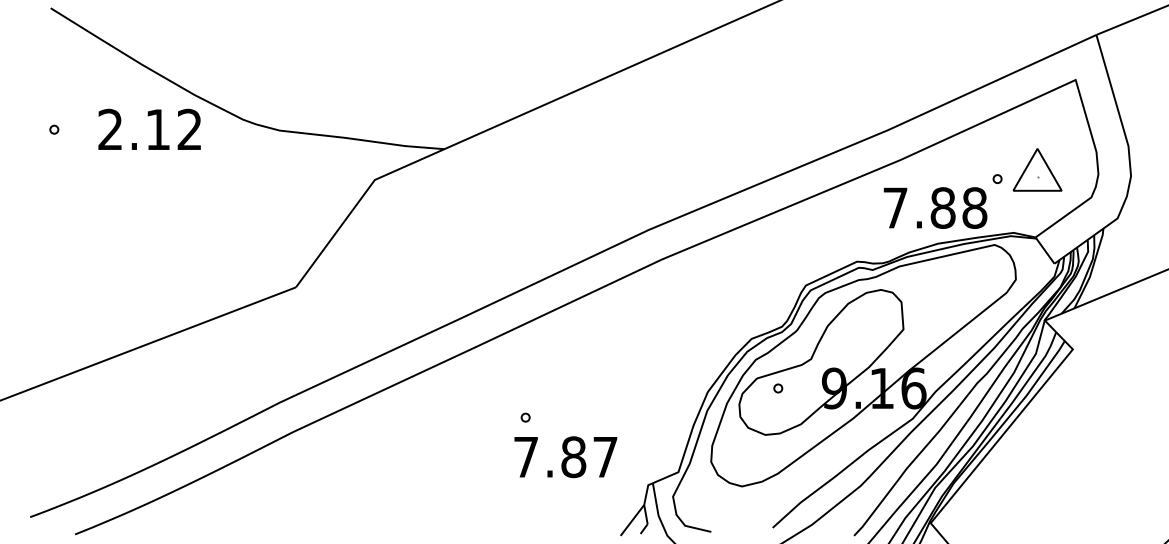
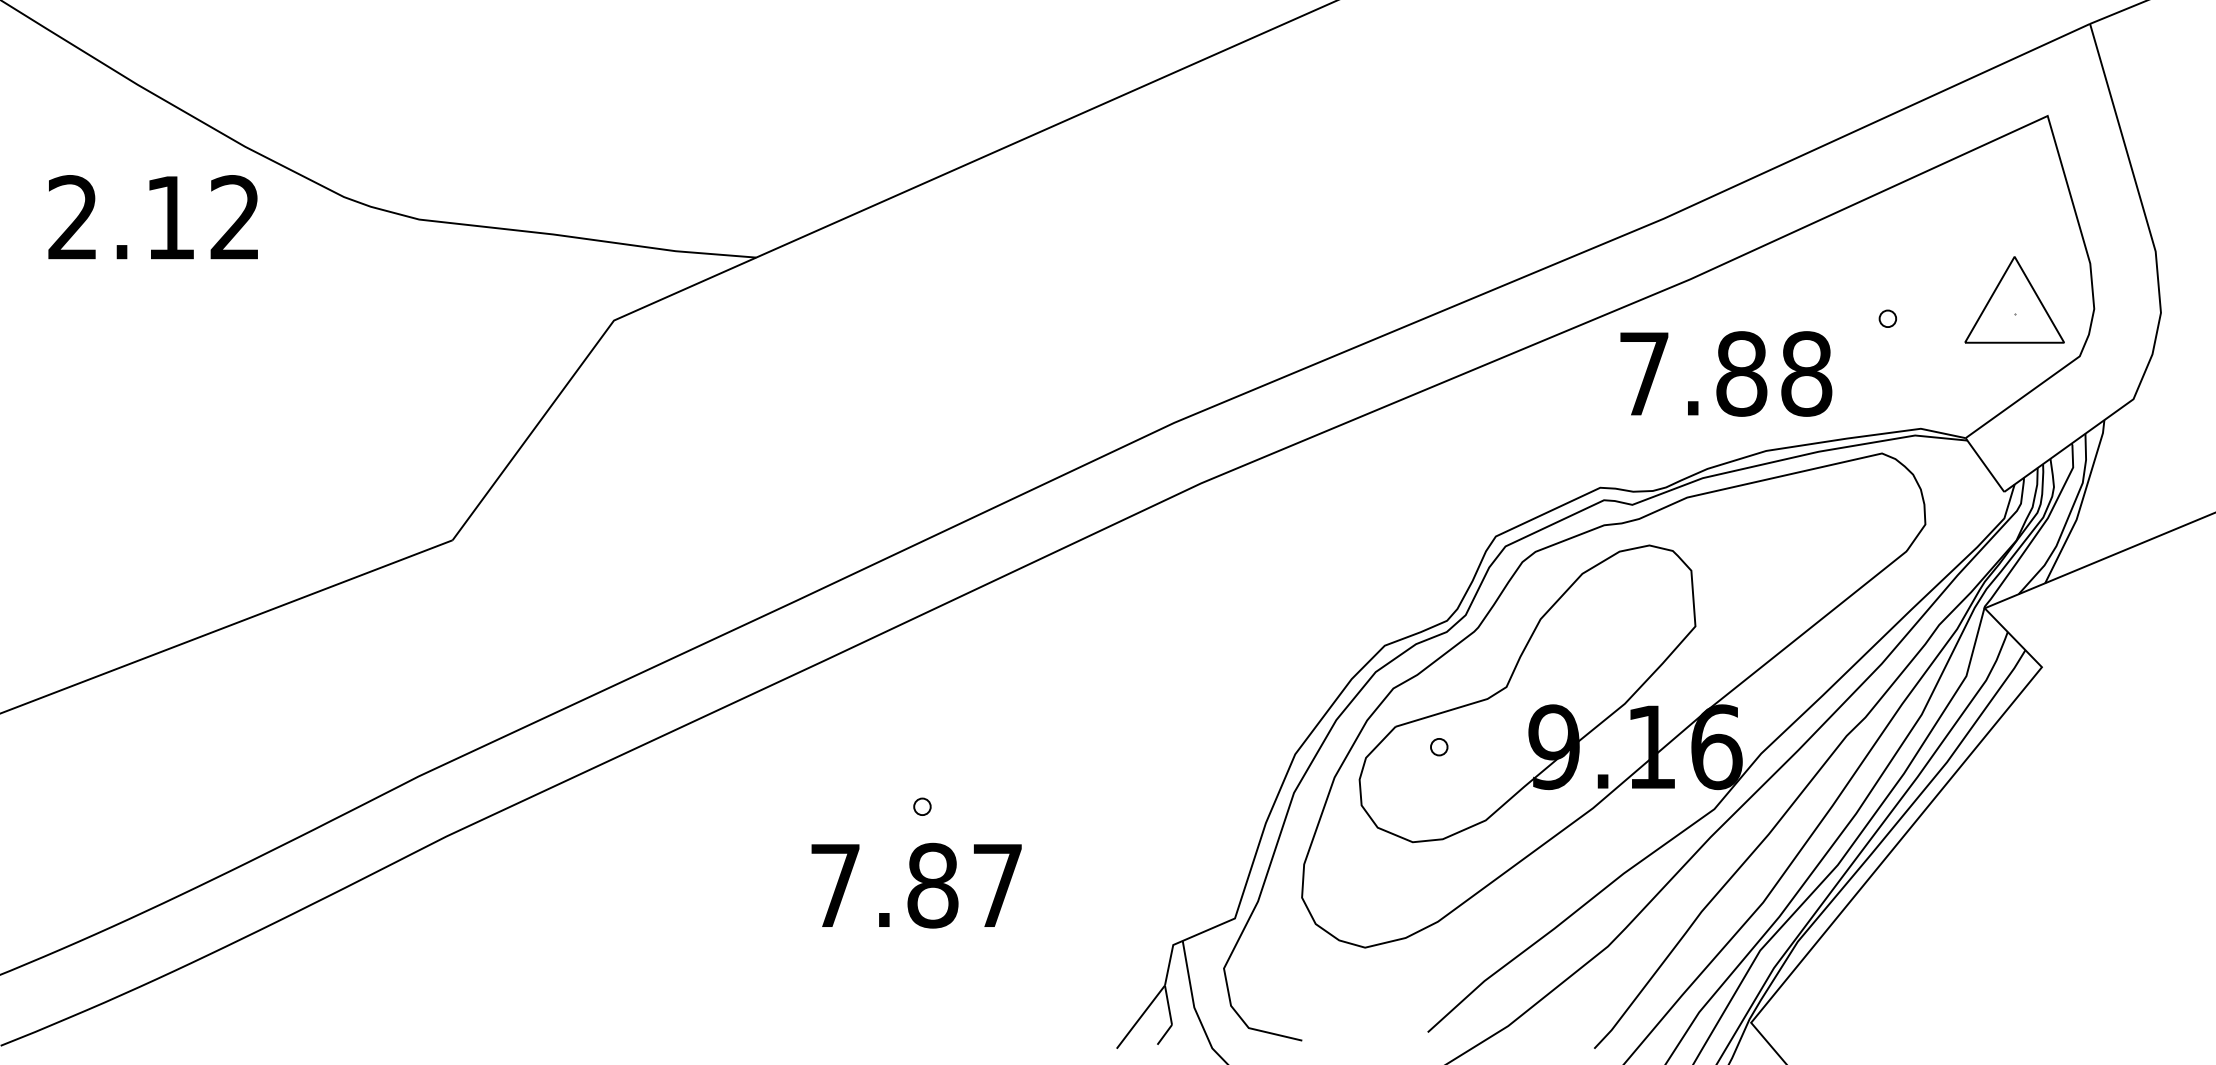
part: (1037, 169) -> (2014, 299), moved
text: (935, 207) -> (1726, 372), moved
text: (565, 457) -> (915, 886), moved

